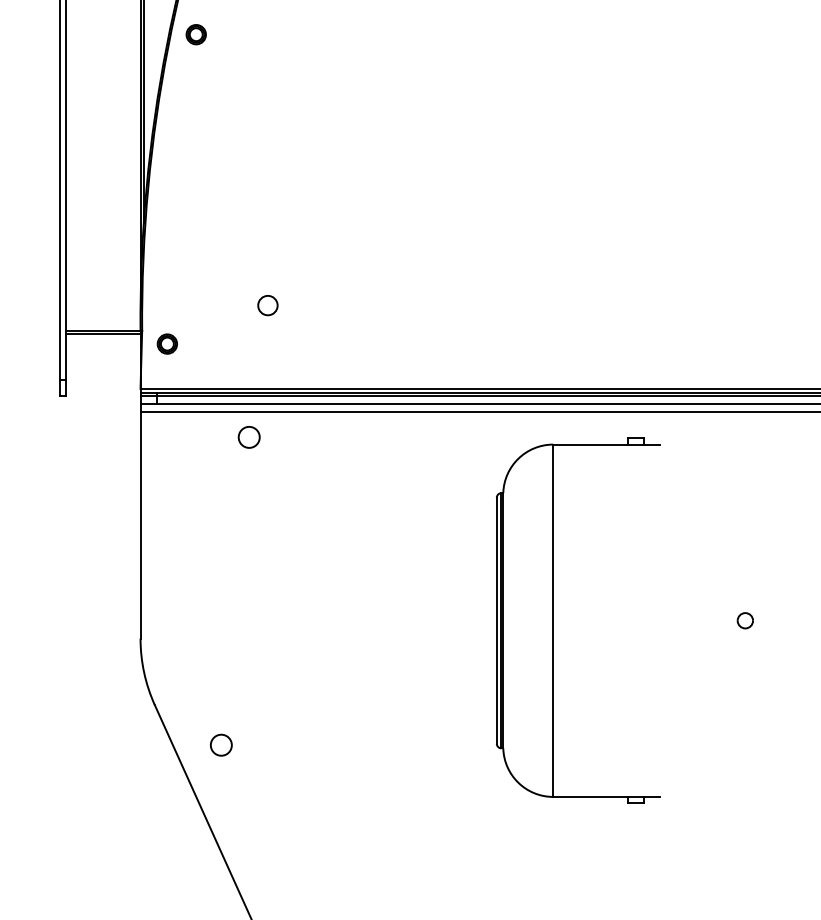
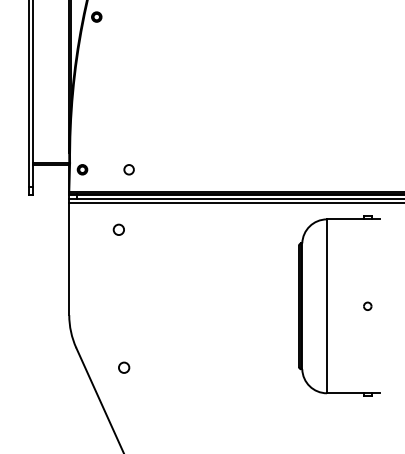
circle: (266, 304) -> (128, 169), moved
circle: (248, 436) -> (118, 229), moved
part: (554, 619) -> (327, 305), moved
circle: (222, 744) -> (124, 367), moved

